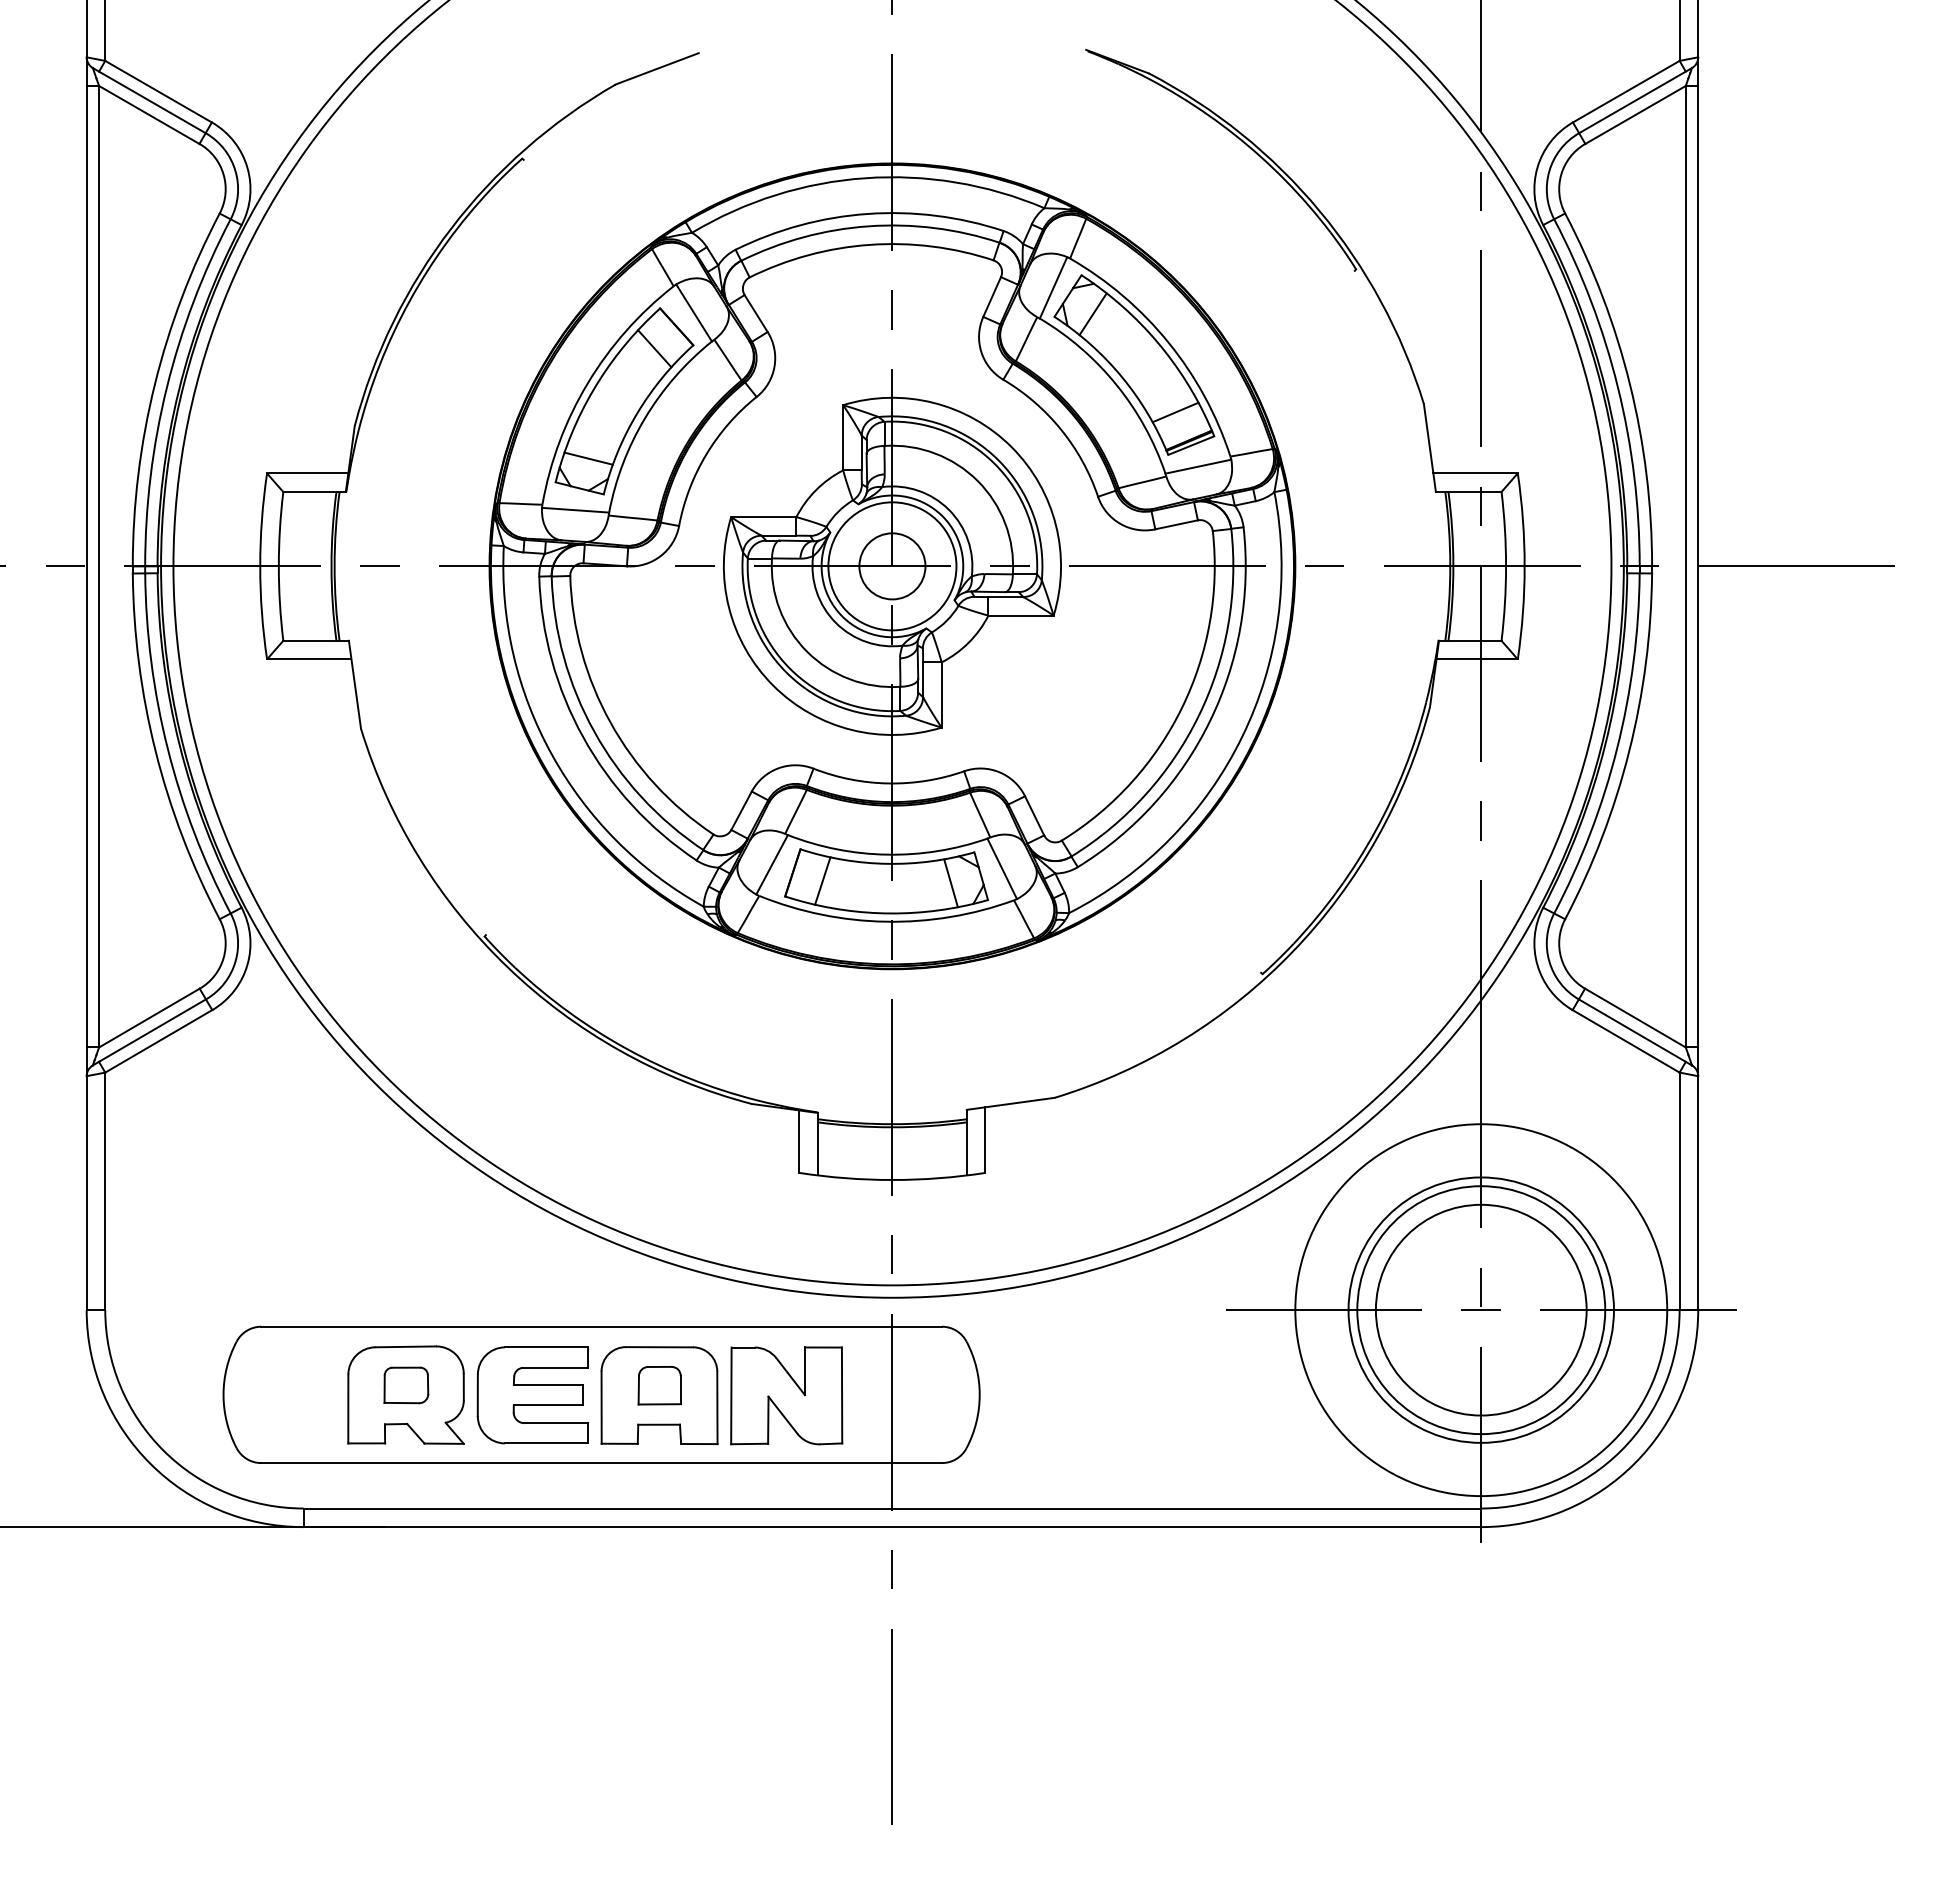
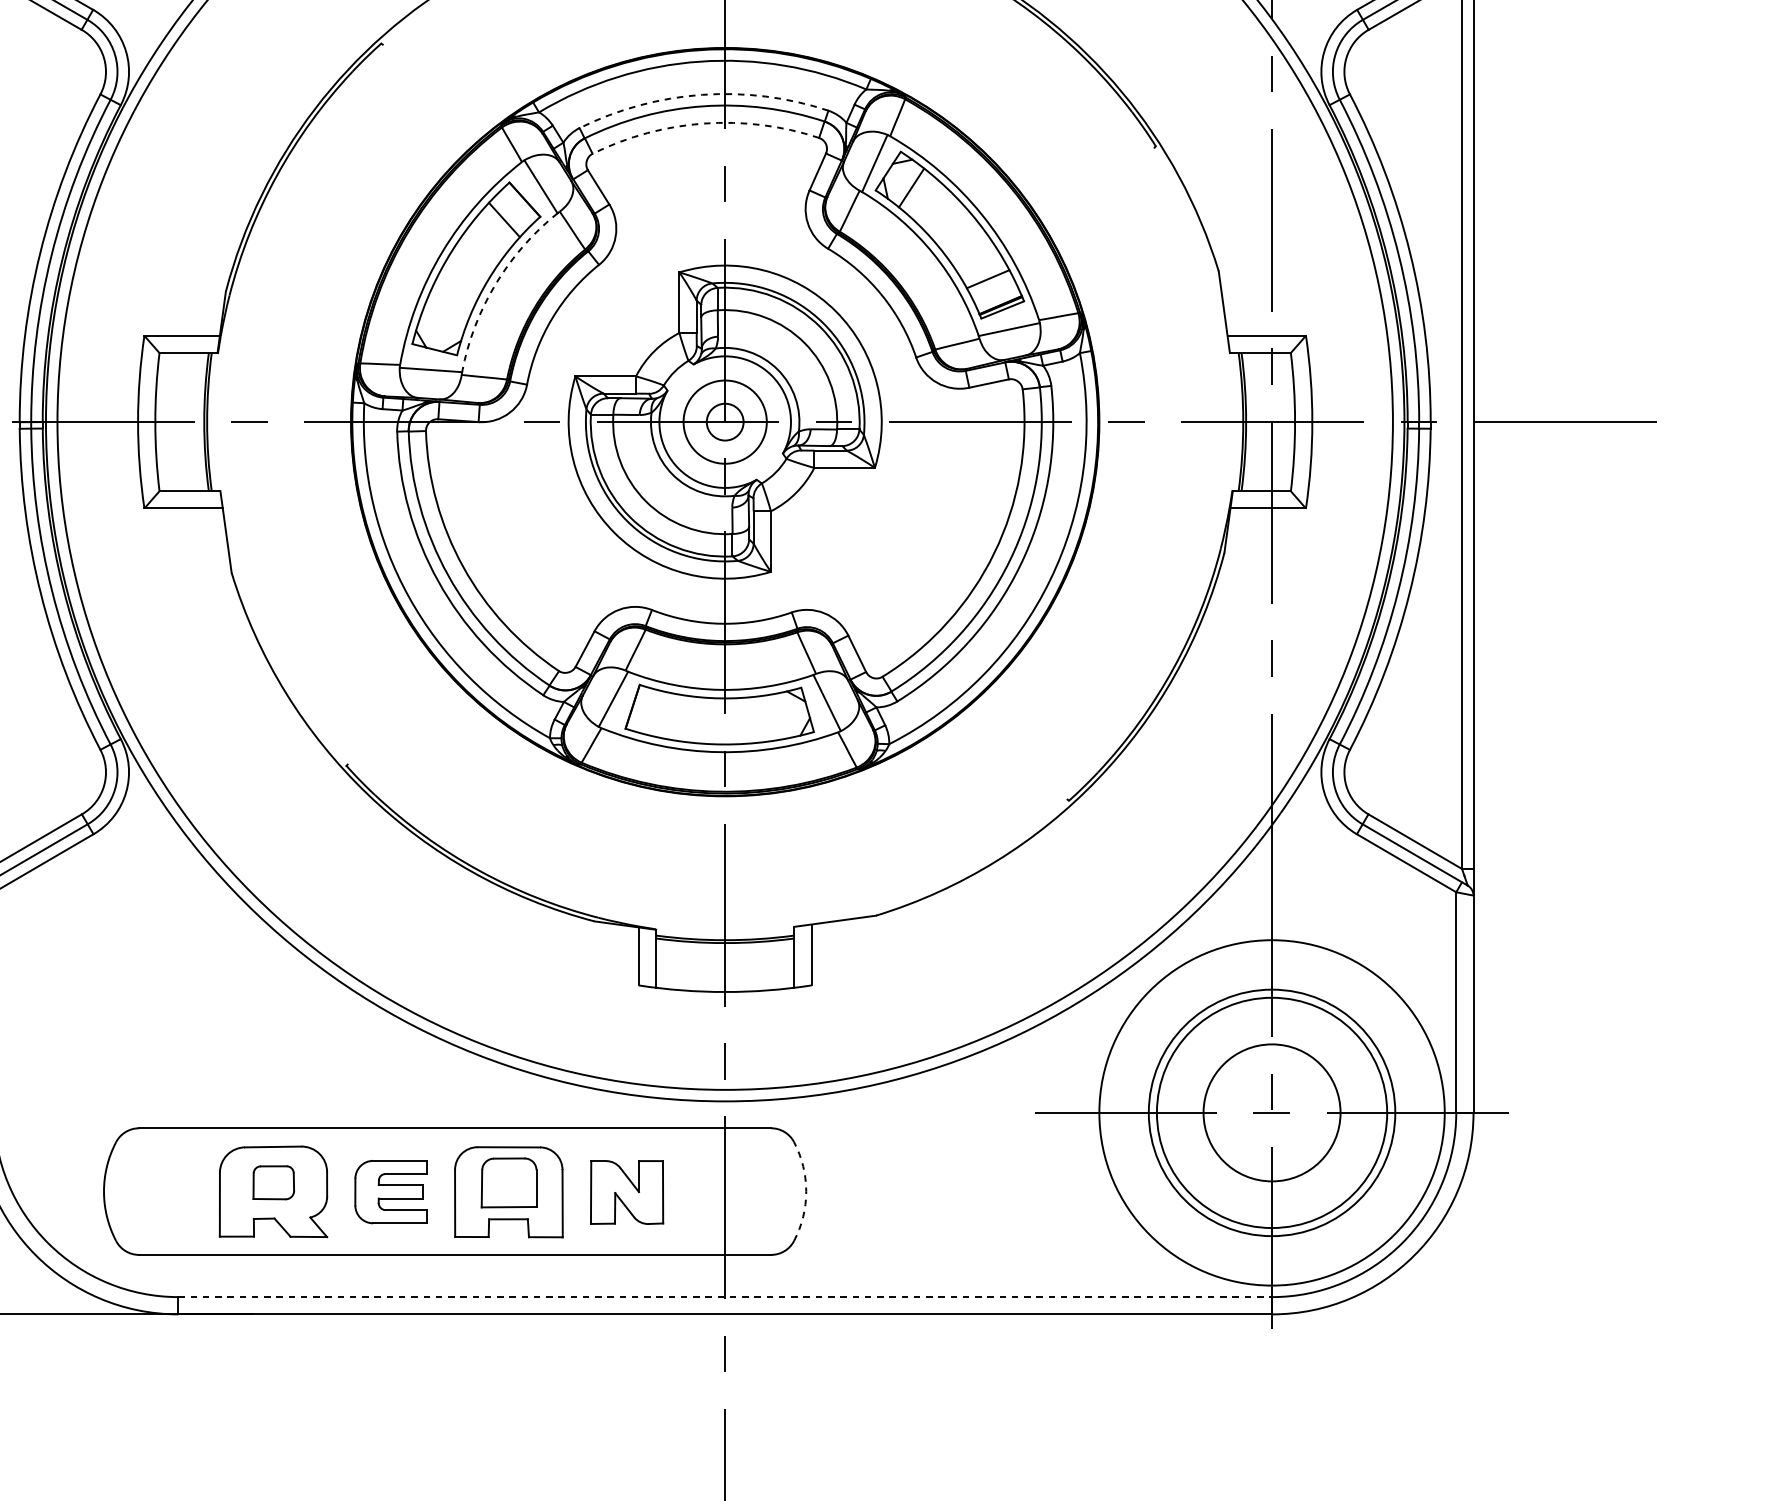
arc: (867, 213) -> (702, 94), solid -> dashed
arc: (869, 244) -> (703, 123), solid -> dashed
arc: (645, 417) -> (495, 283), solid -> dashed
line: (588, 458) -> (442, 321), removed
circle: (892, 566) -> (725, 422), size x0.6
circle: (892, 566) -> (725, 422), size x0.7
line: (822, 880) -> (660, 713), removed
line: (950, 883) -> (779, 716), removed
circle: (1480, 1309) -> (1271, 1112), size x0.7
part: (659, 1385) -> (508, 1182), size x1.4
arc: (979, 1394) -> (806, 1191), solid -> dashed
part: (532, 1395) -> (390, 1192), size x0.7
part: (786, 1395) -> (626, 1192), size x0.7
line: (892, 1508) -> (725, 1297), solid -> dashed

